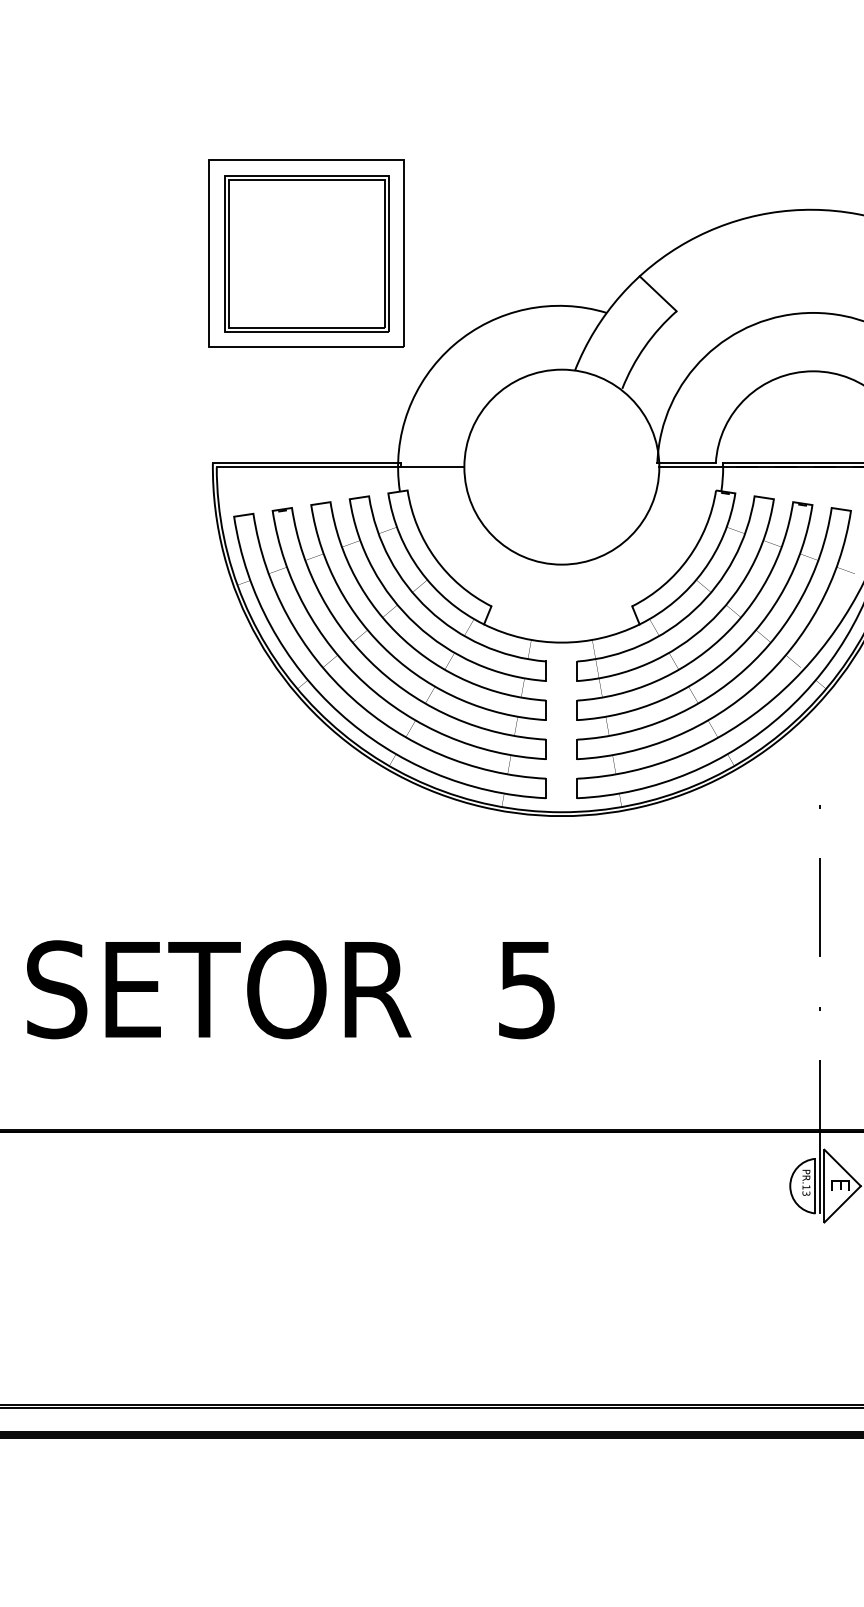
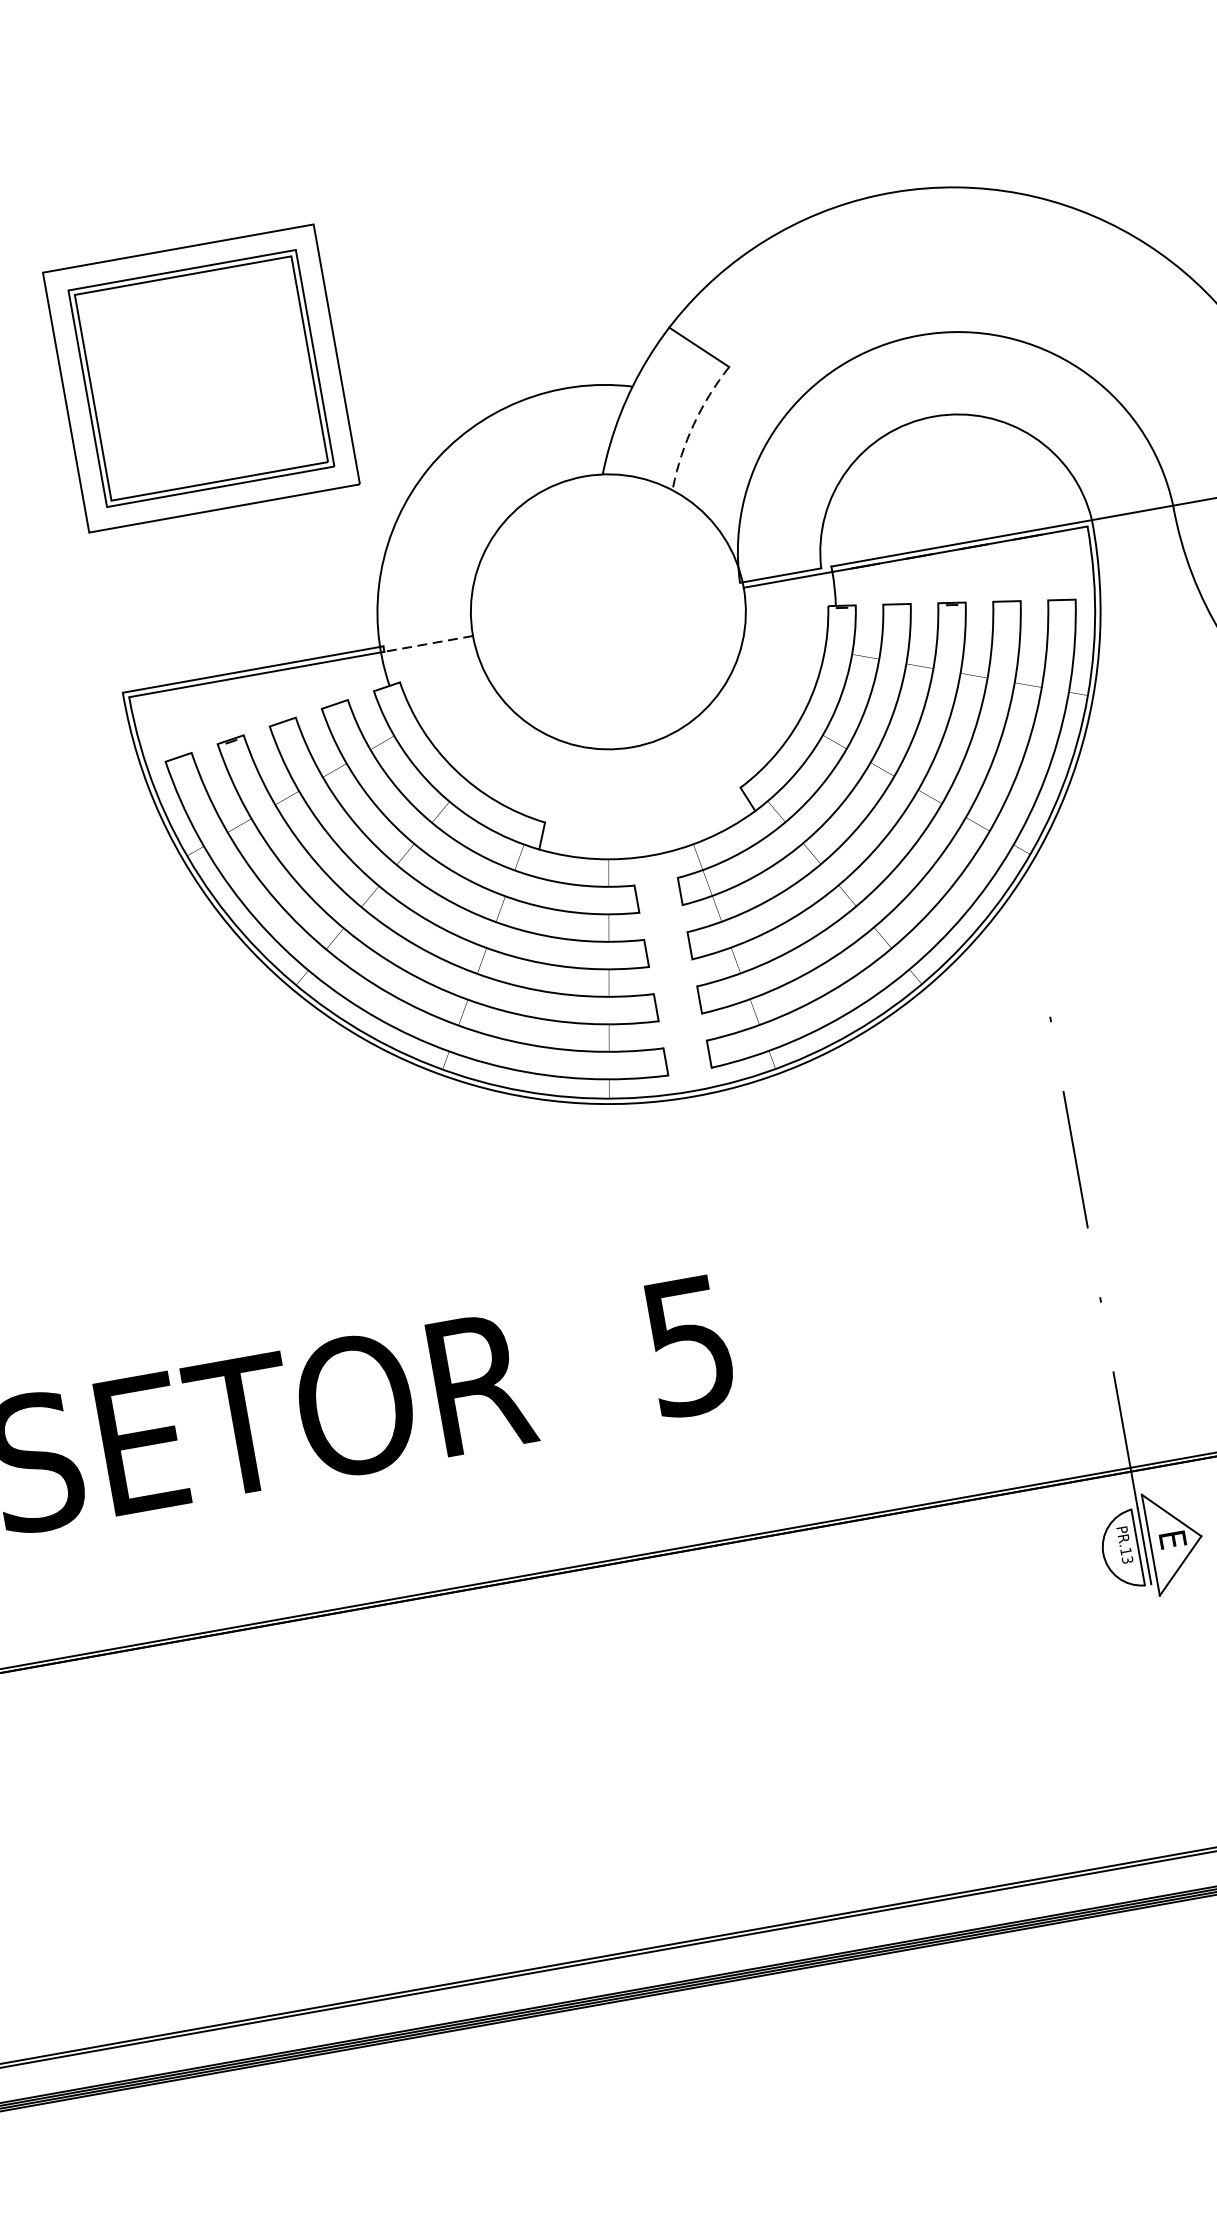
arc: (644, 346) -> (693, 423), solid -> dashed
line: (432, 467) -> (428, 644), solid -> dashed

